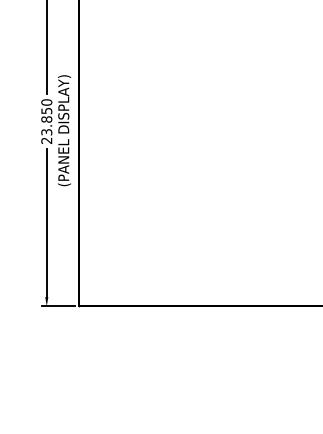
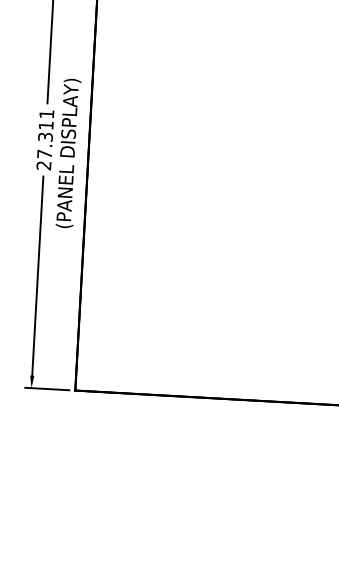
text: (46, 117) -> (45, 134), 23.850 -> 27.311

